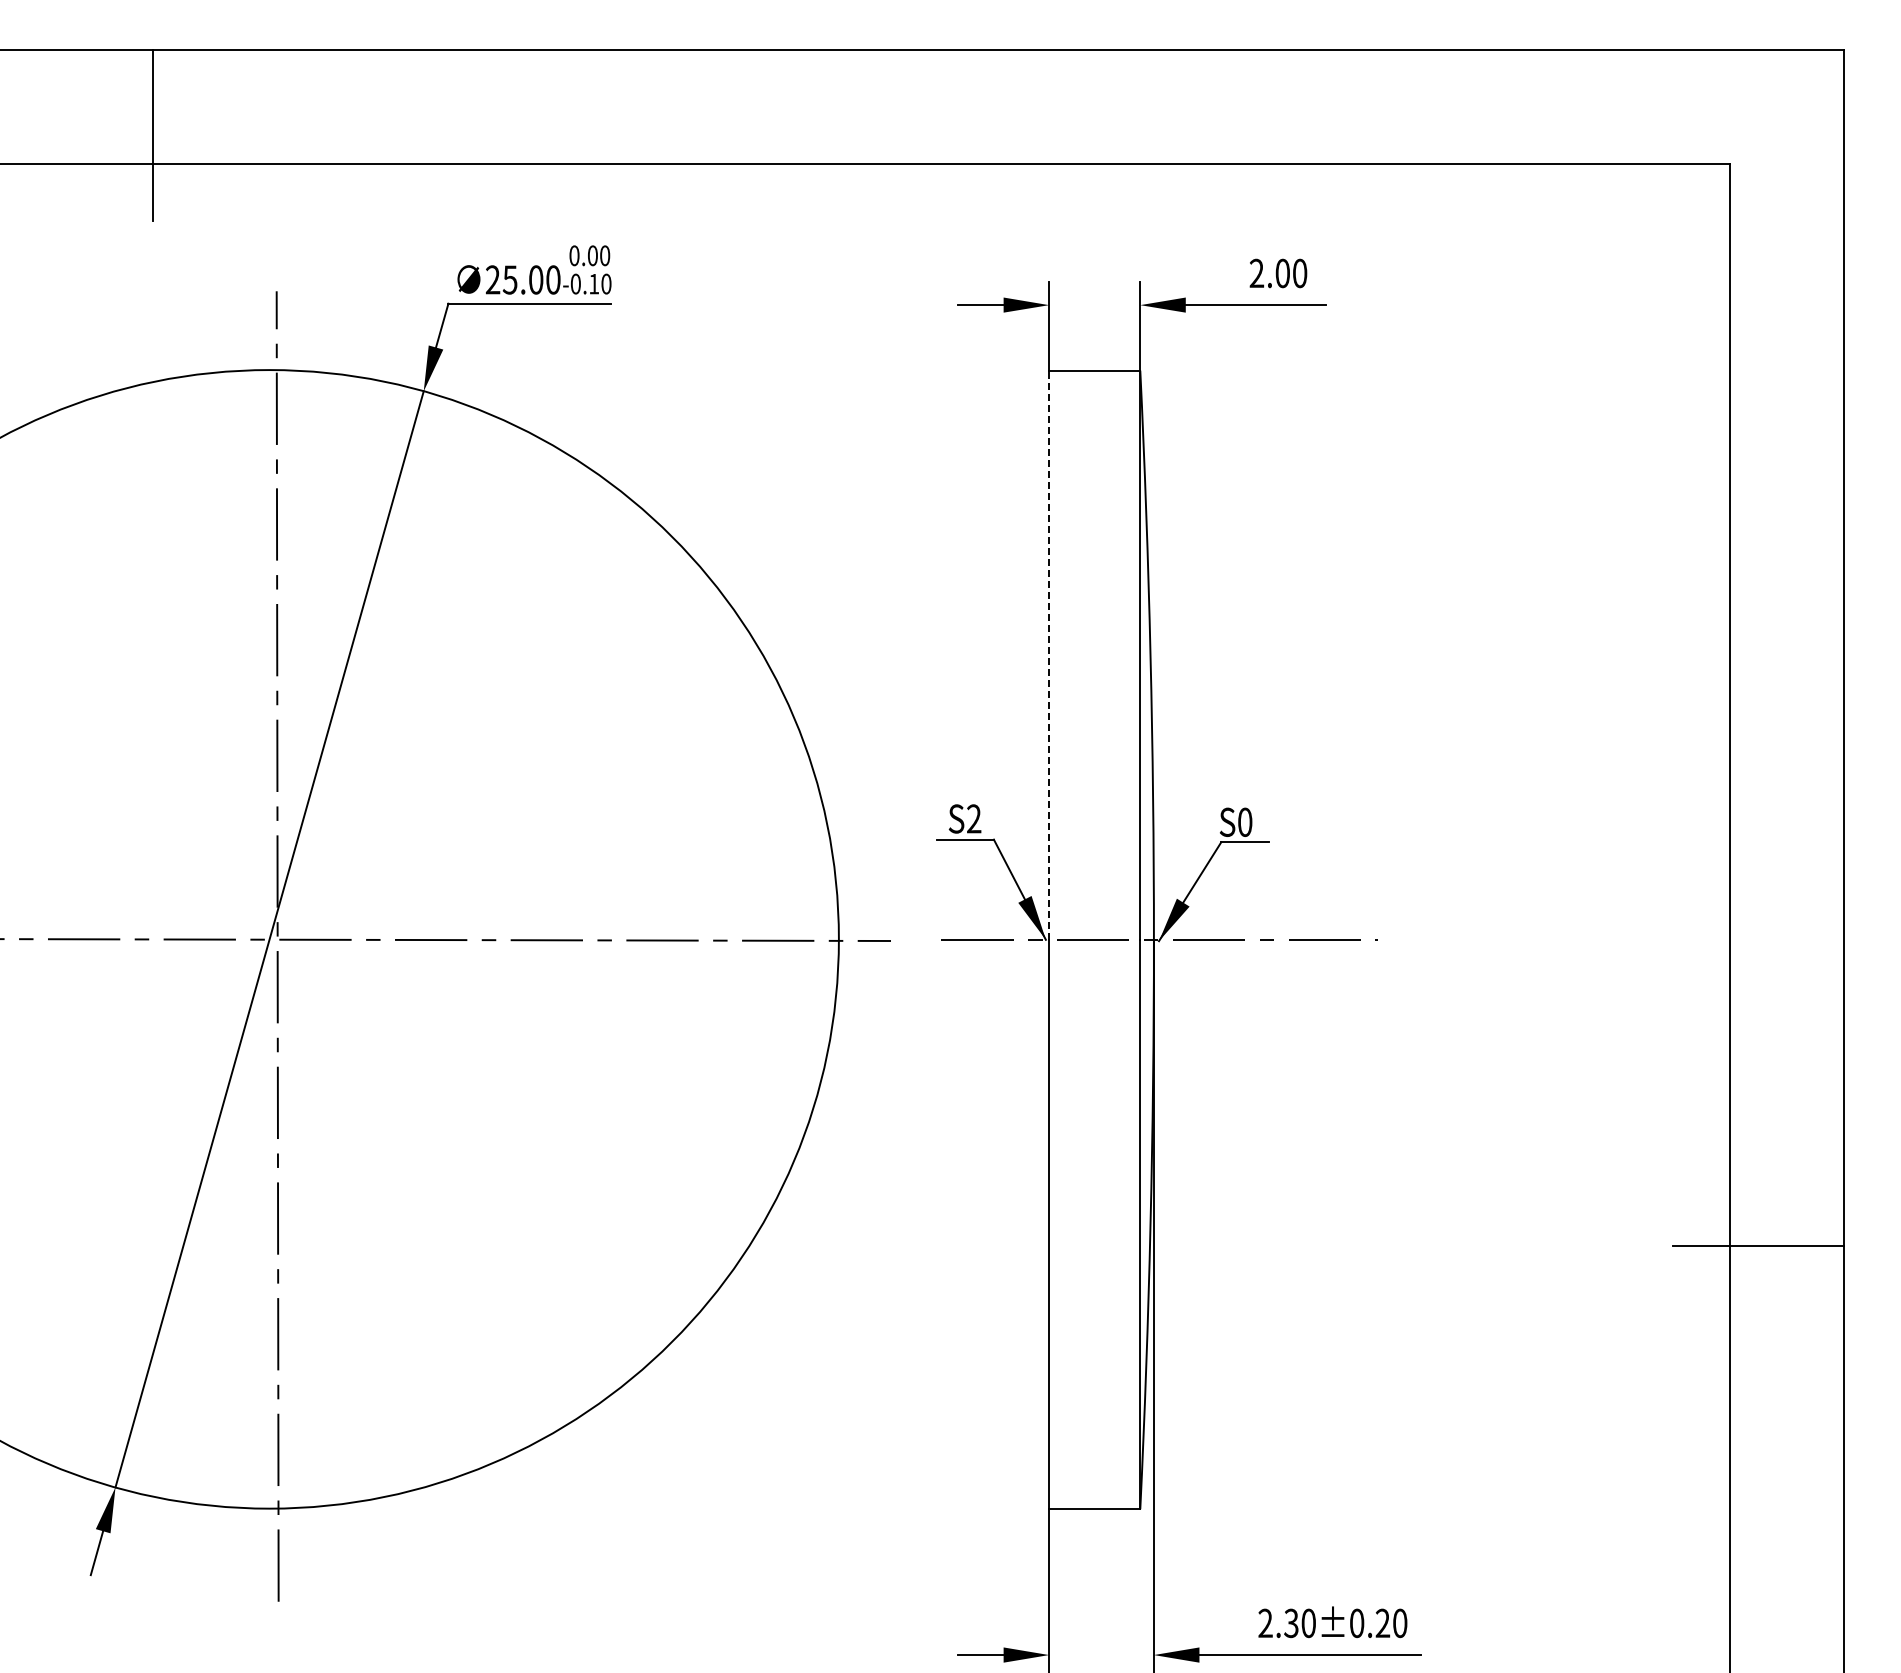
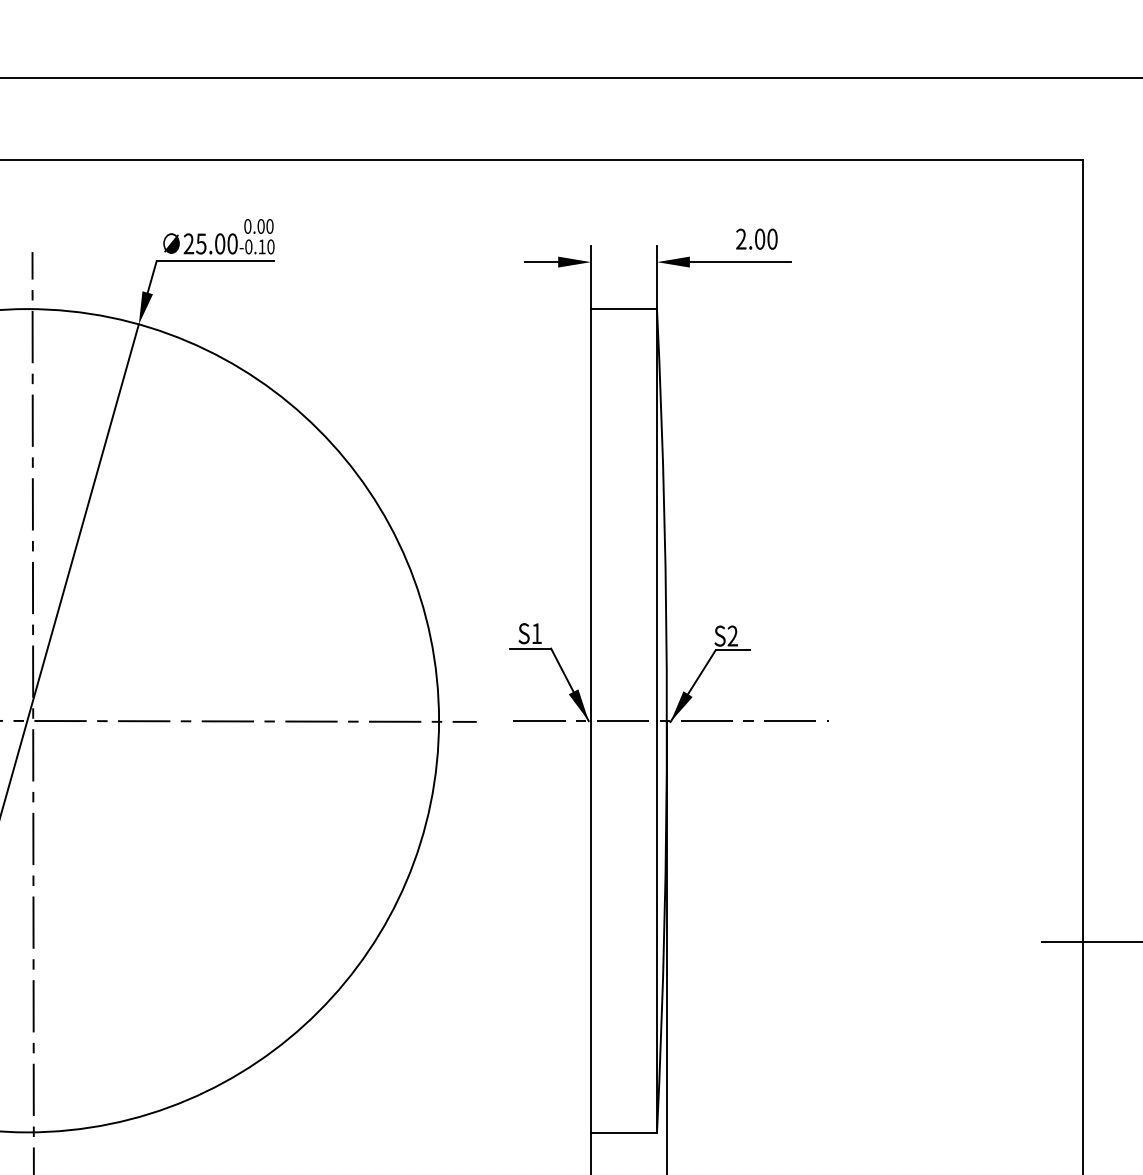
line: (1049, 655) -> (591, 515), dashed -> solid
text: (974, 818) -> (537, 633), S2 -> S1
text: (1245, 822) -> (733, 636), S0 -> S2

